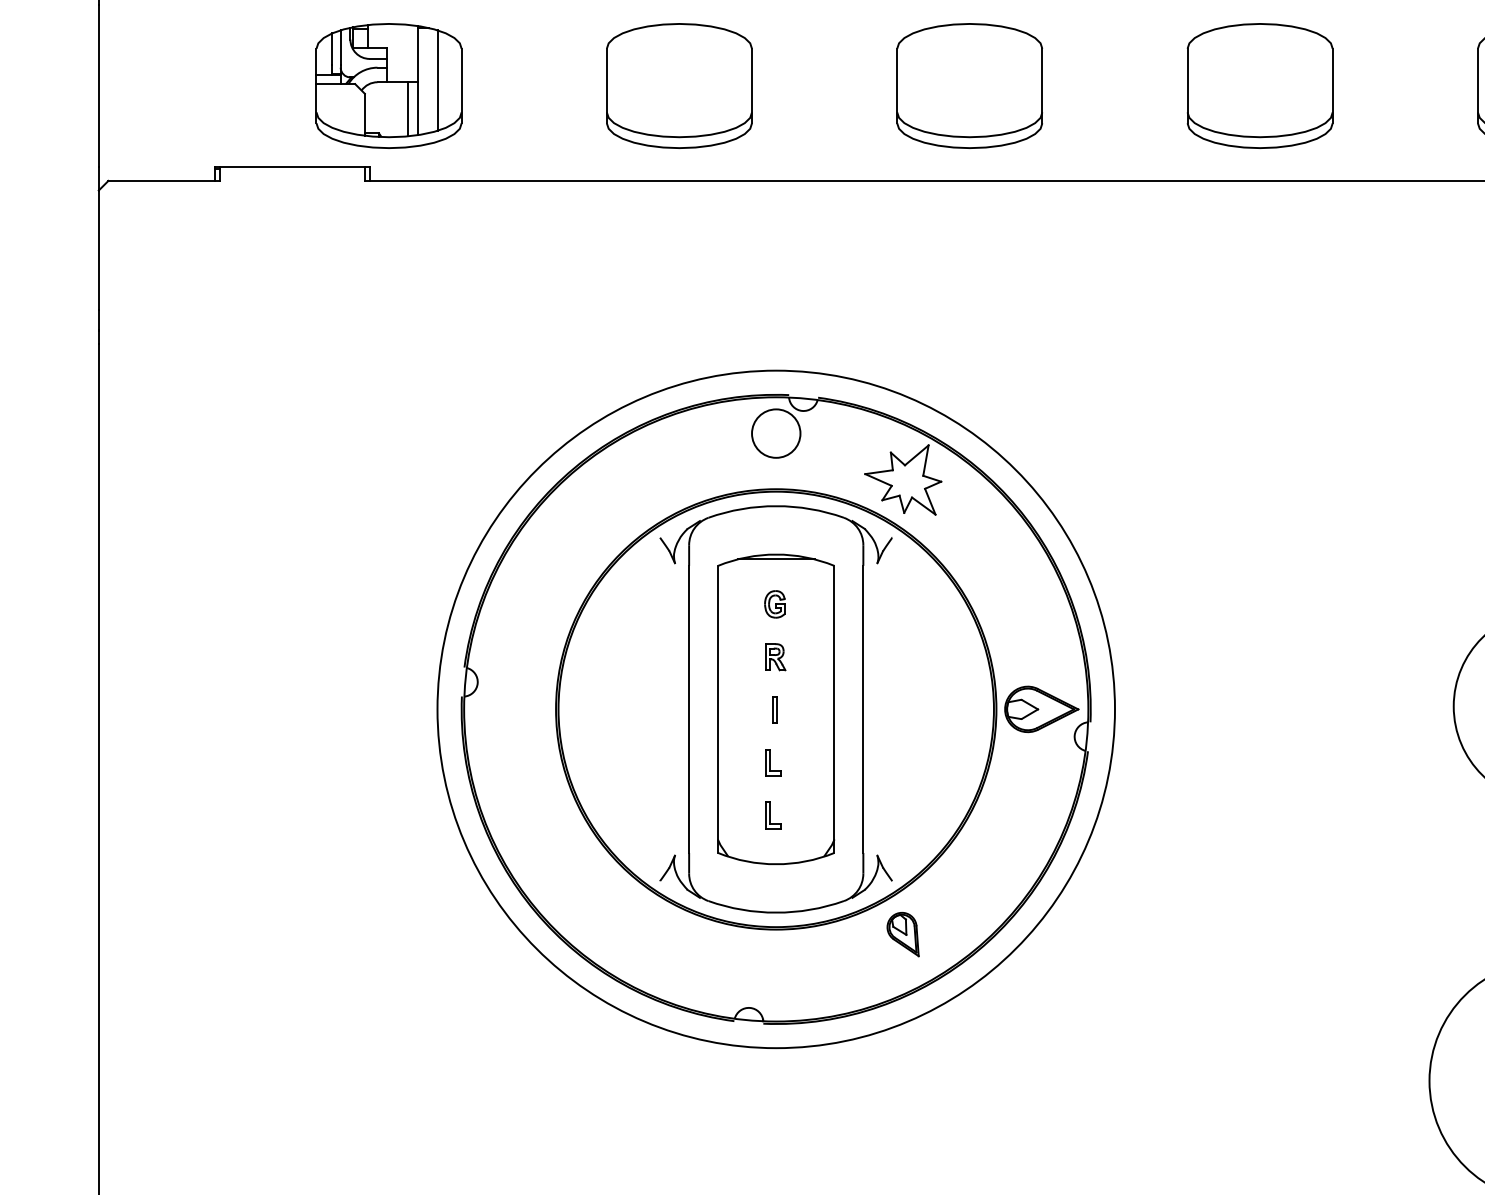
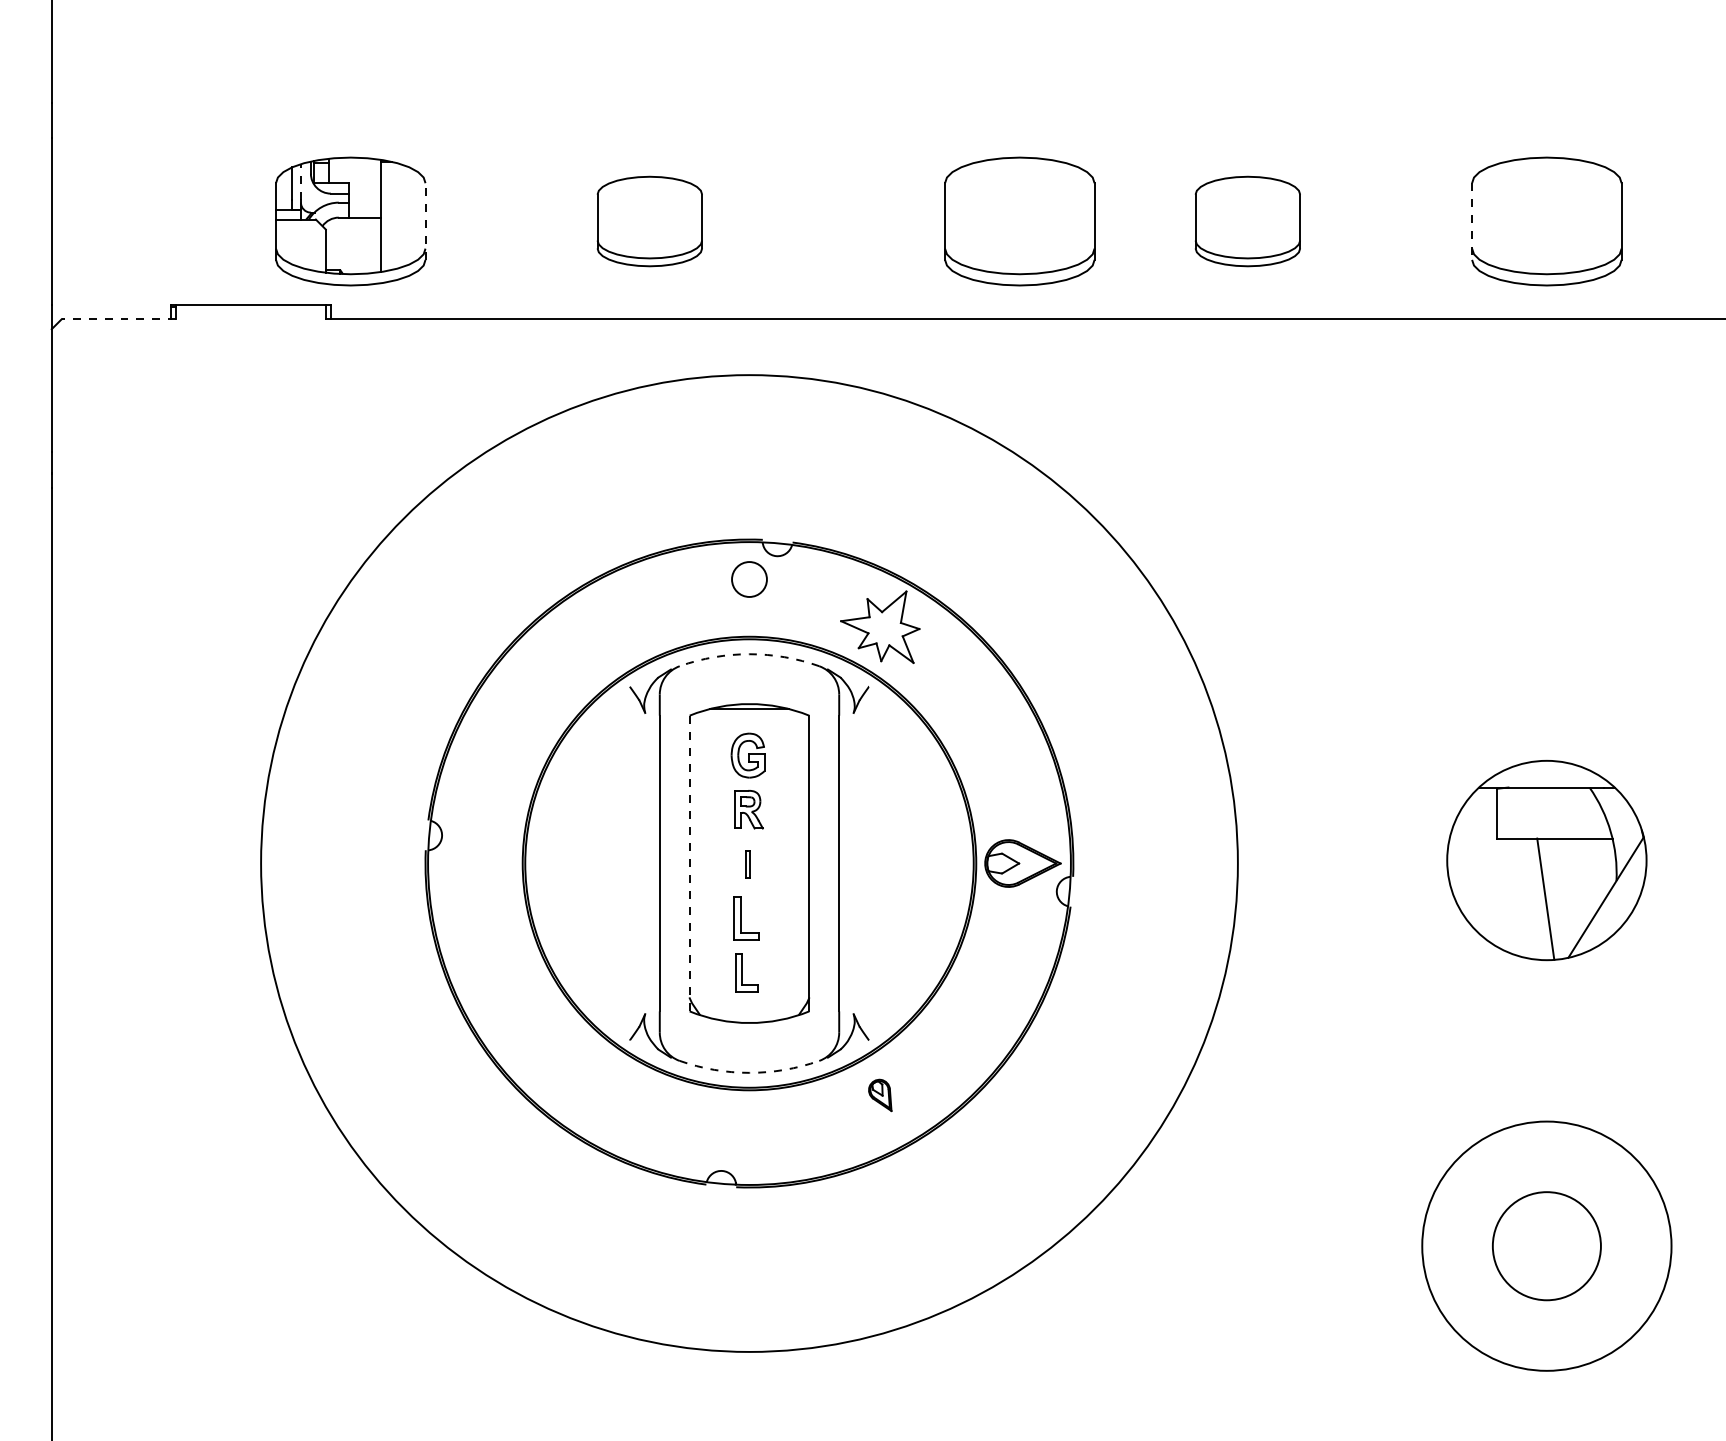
line: (340, 47) -> (300, 181), solid -> dashed
line: (437, 80) -> (400, 215), removed
line: (461, 85) -> (425, 221), solid -> dashed
part: (679, 85) -> (649, 221), size x0.7
part: (969, 85) -> (1019, 221), moved
part: (1259, 85) -> (1247, 221), size x0.7
line: (1478, 86) -> (1472, 222), solid -> dashed
line: (408, 109) -> (370, 245), removed
line: (163, 181) -> (118, 319), solid -> dashed
circle: (776, 433) -> (749, 579), size x0.7
arc: (776, 506) -> (749, 654), solid -> dashed
part: (775, 603) -> (748, 754), size x1.6
part: (775, 656) -> (748, 809), size x1.4
line: (717, 709) -> (689, 863), solid -> dashed
circle: (776, 709) -> (749, 863), size x1.4
part: (773, 762) -> (746, 918), size x1.6
part: (773, 815) -> (746, 972), size x1.4
arc: (776, 912) -> (749, 1072), solid -> dashed
part: (903, 934) -> (880, 1095), size x0.7

